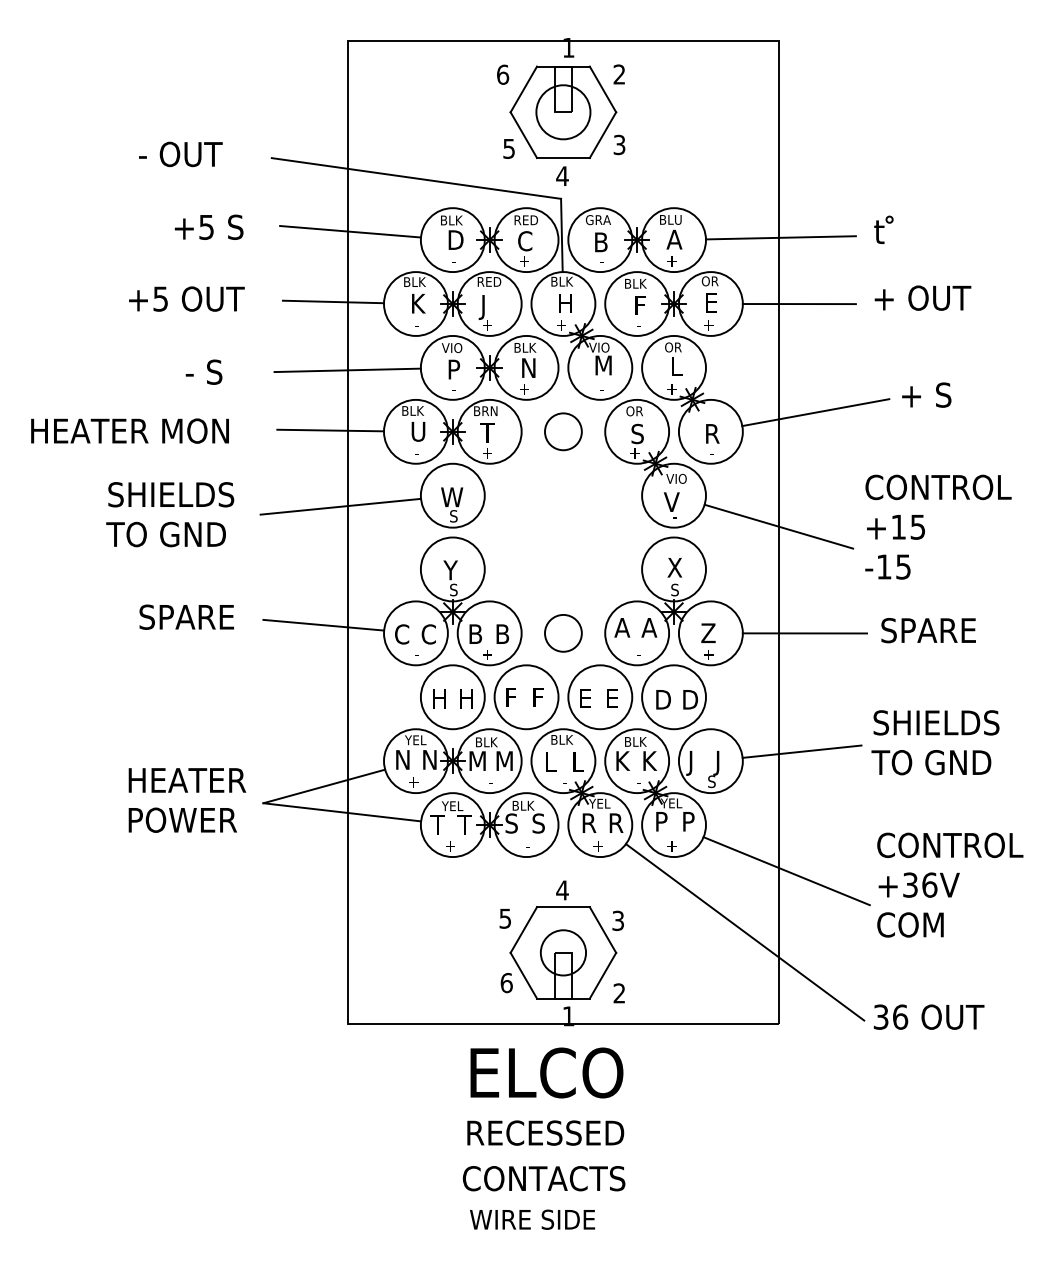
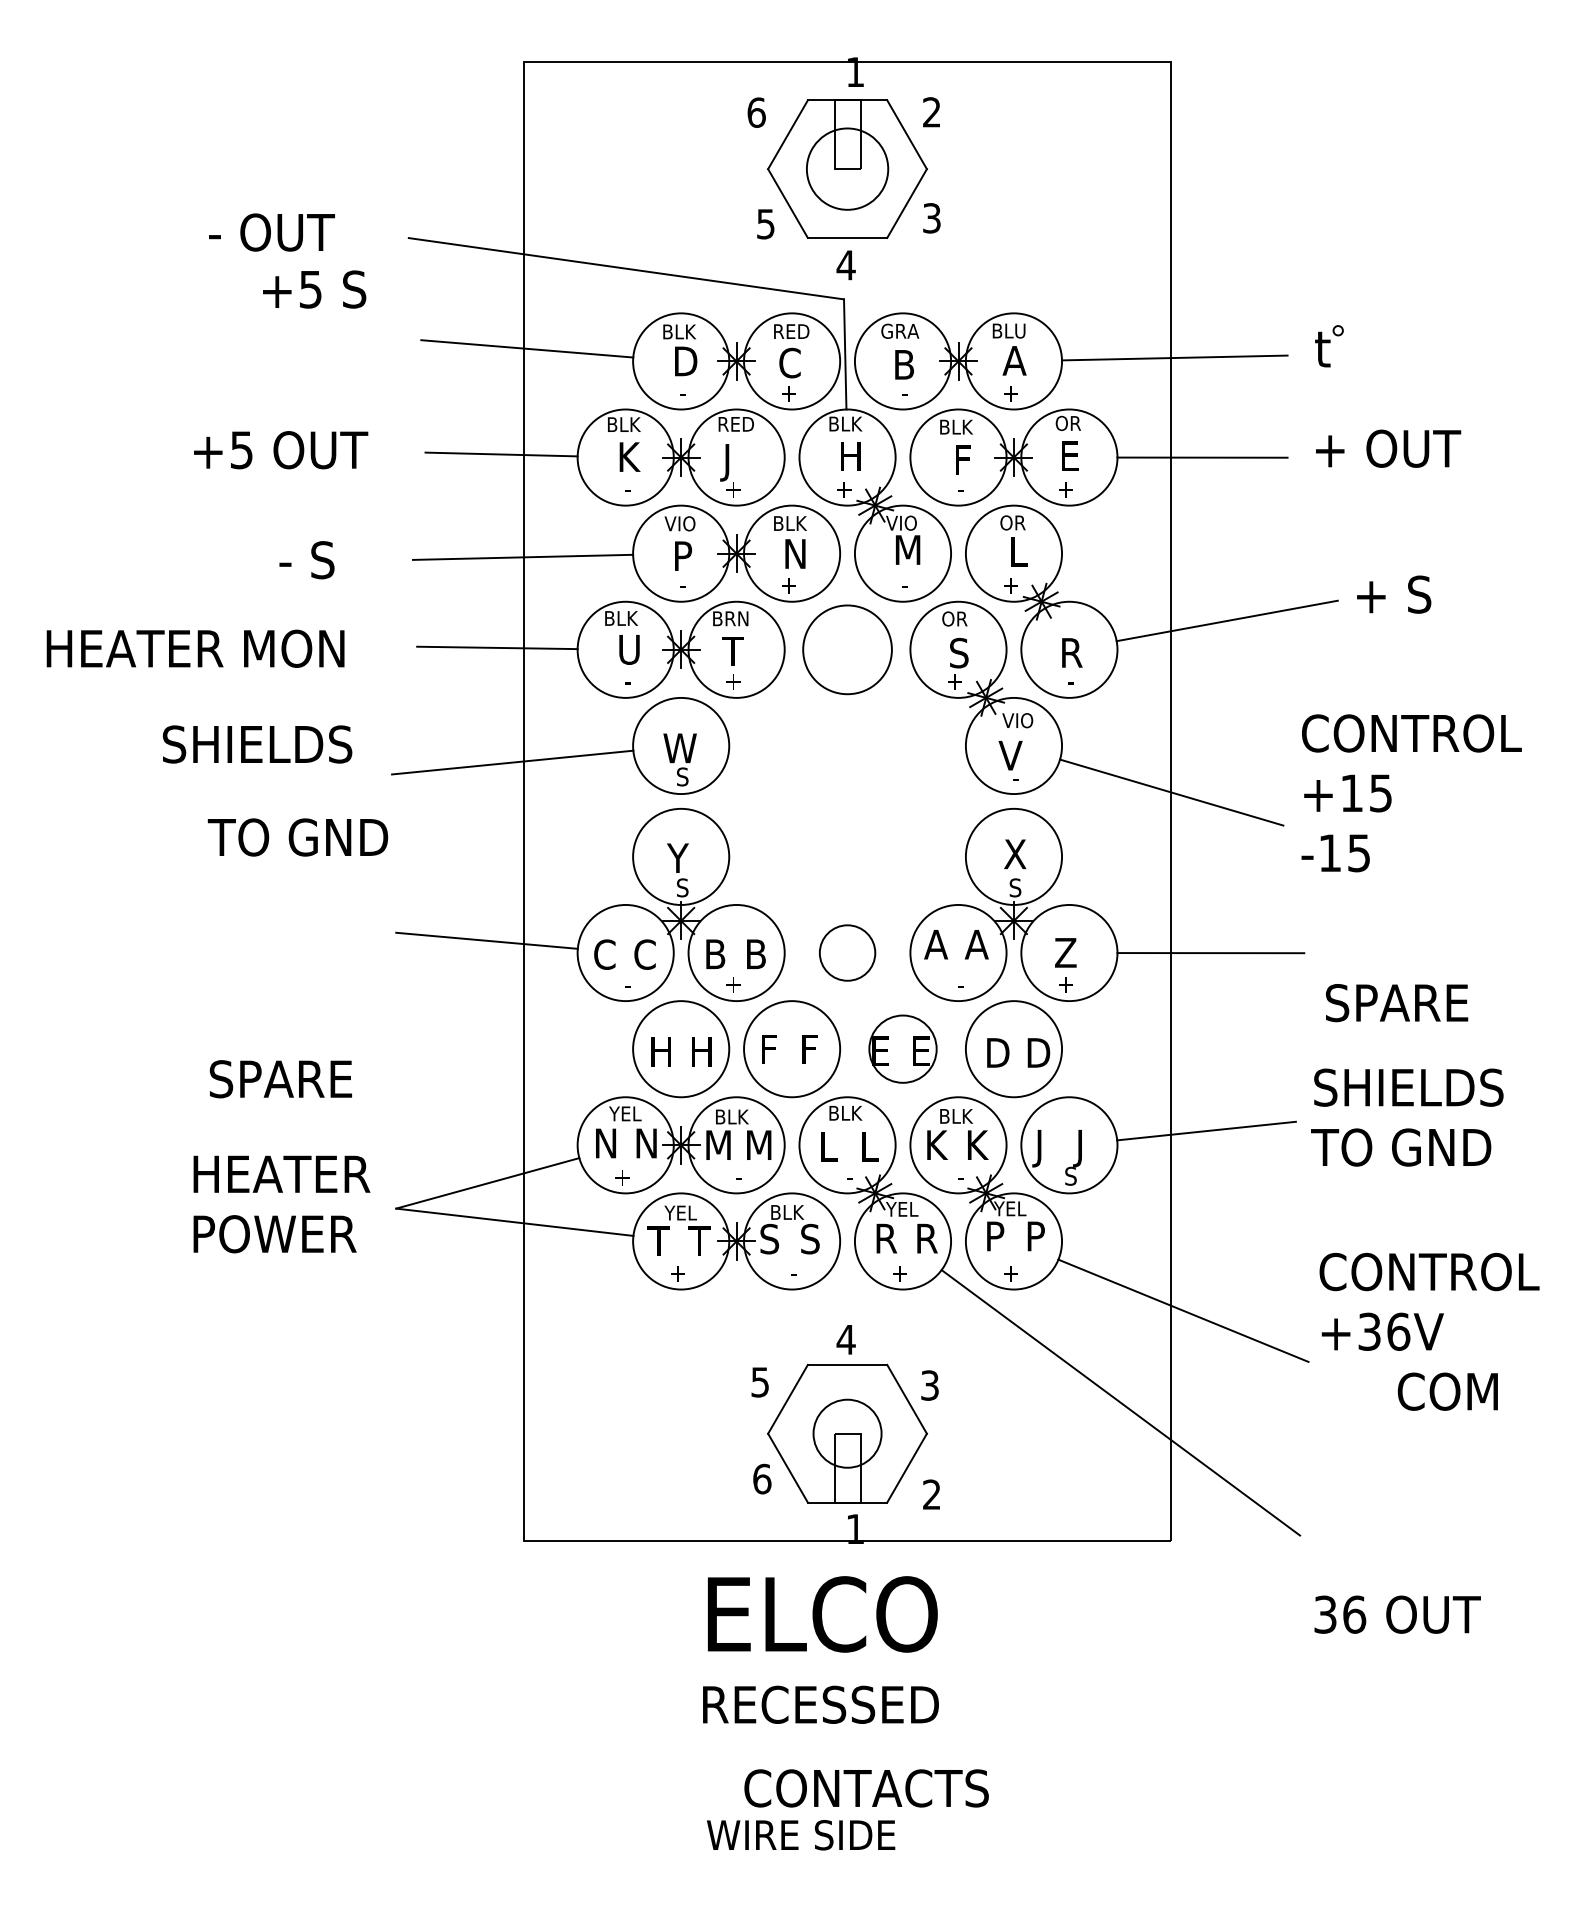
text: (208, 226) -> (313, 288), moved
circle: (563, 431) -> (847, 649), size x1.6
text: (165, 534) -> (297, 837), moved
text: (186, 616) -> (280, 1078), moved
text: (928, 630) -> (1396, 1002), moved
circle: (600, 697) -> (903, 1049), size x0.7
text: (910, 924) -> (1447, 1391), moved
text: (928, 1016) -> (1396, 1613), moved
text: (543, 1178) -> (865, 1788), moved

